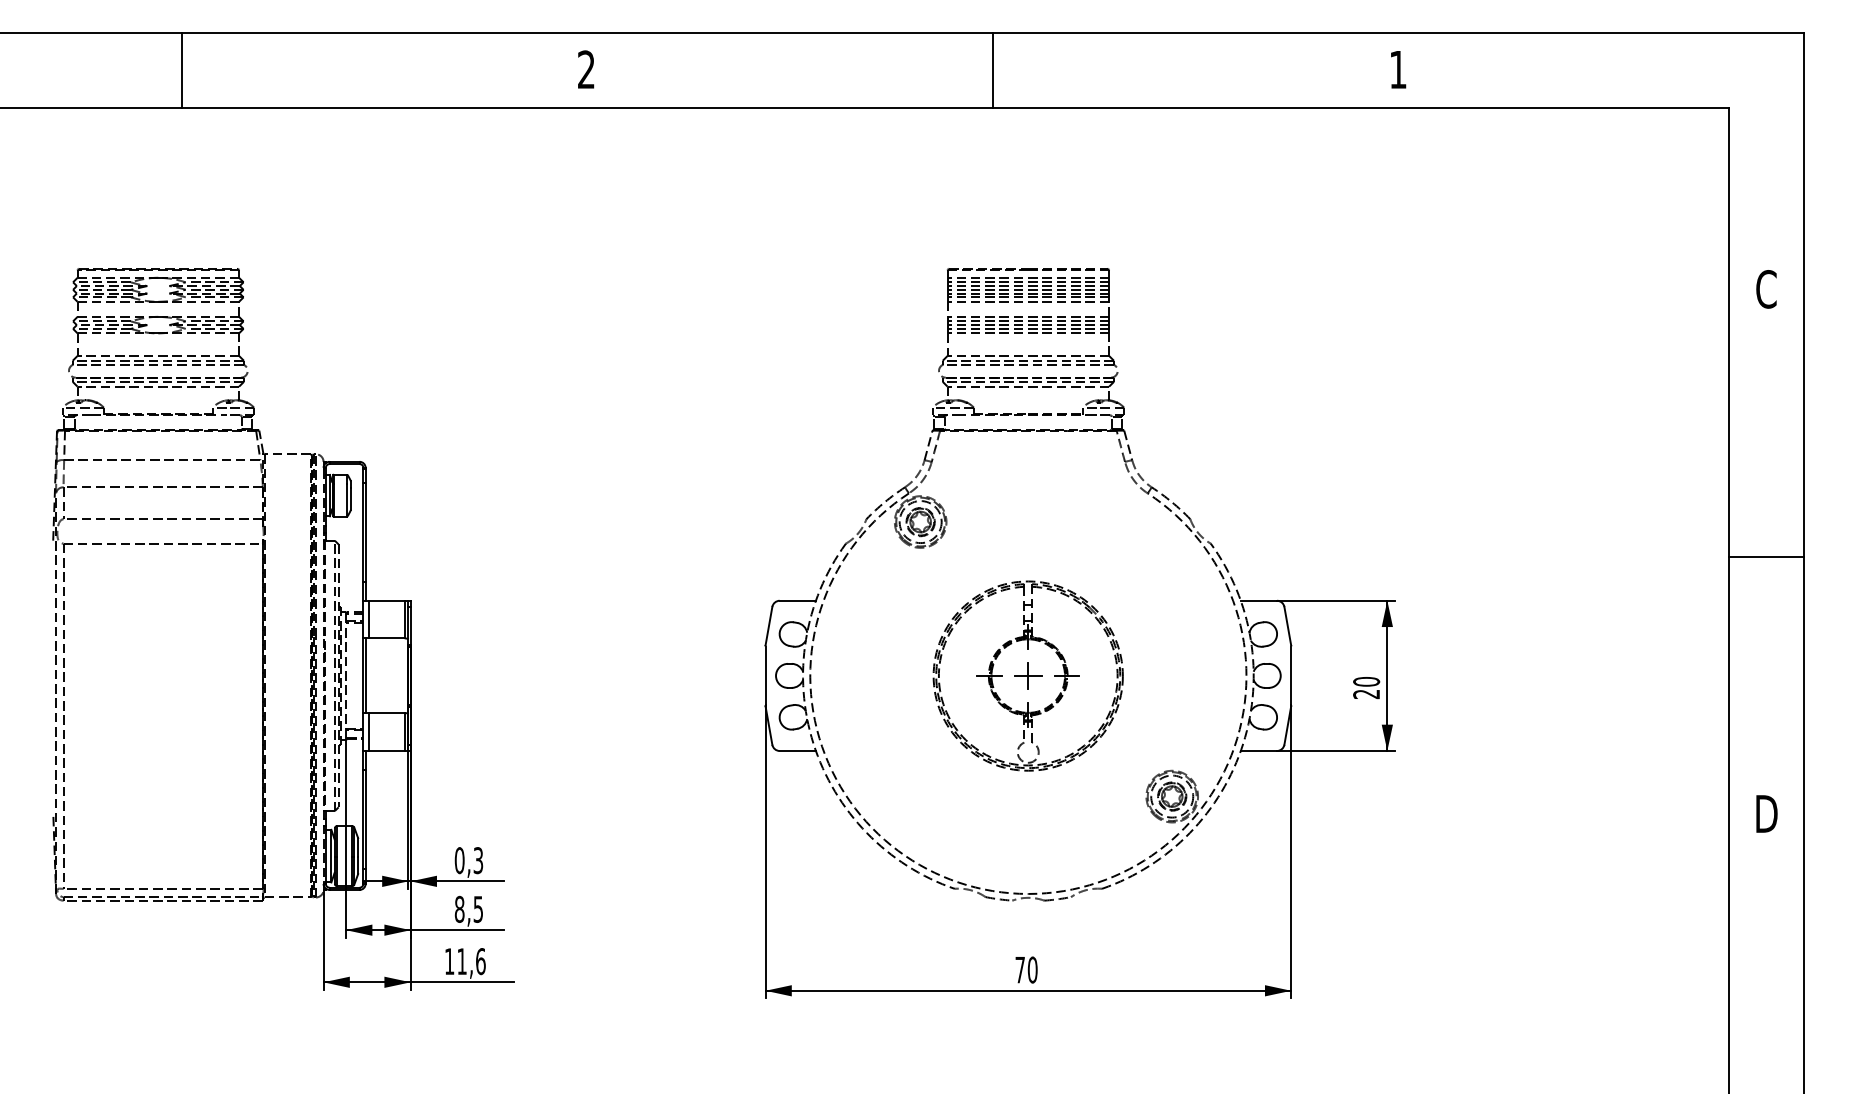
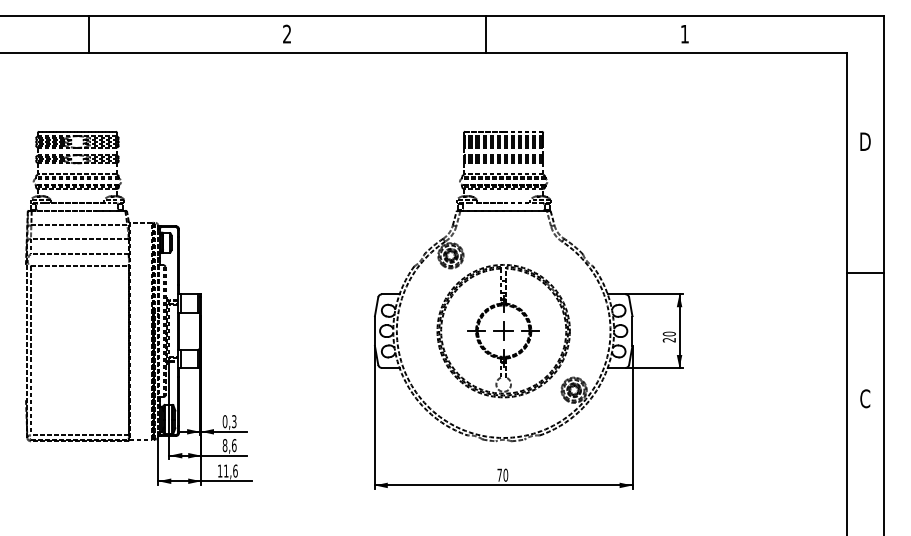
text: (1766, 288) -> (865, 141), C -> D
part: (1027, 676) -> (503, 331), size x1.43
text: (1766, 813) -> (865, 398), D -> C
text: (478, 909) -> (234, 445), 8,5 -> 8,6

